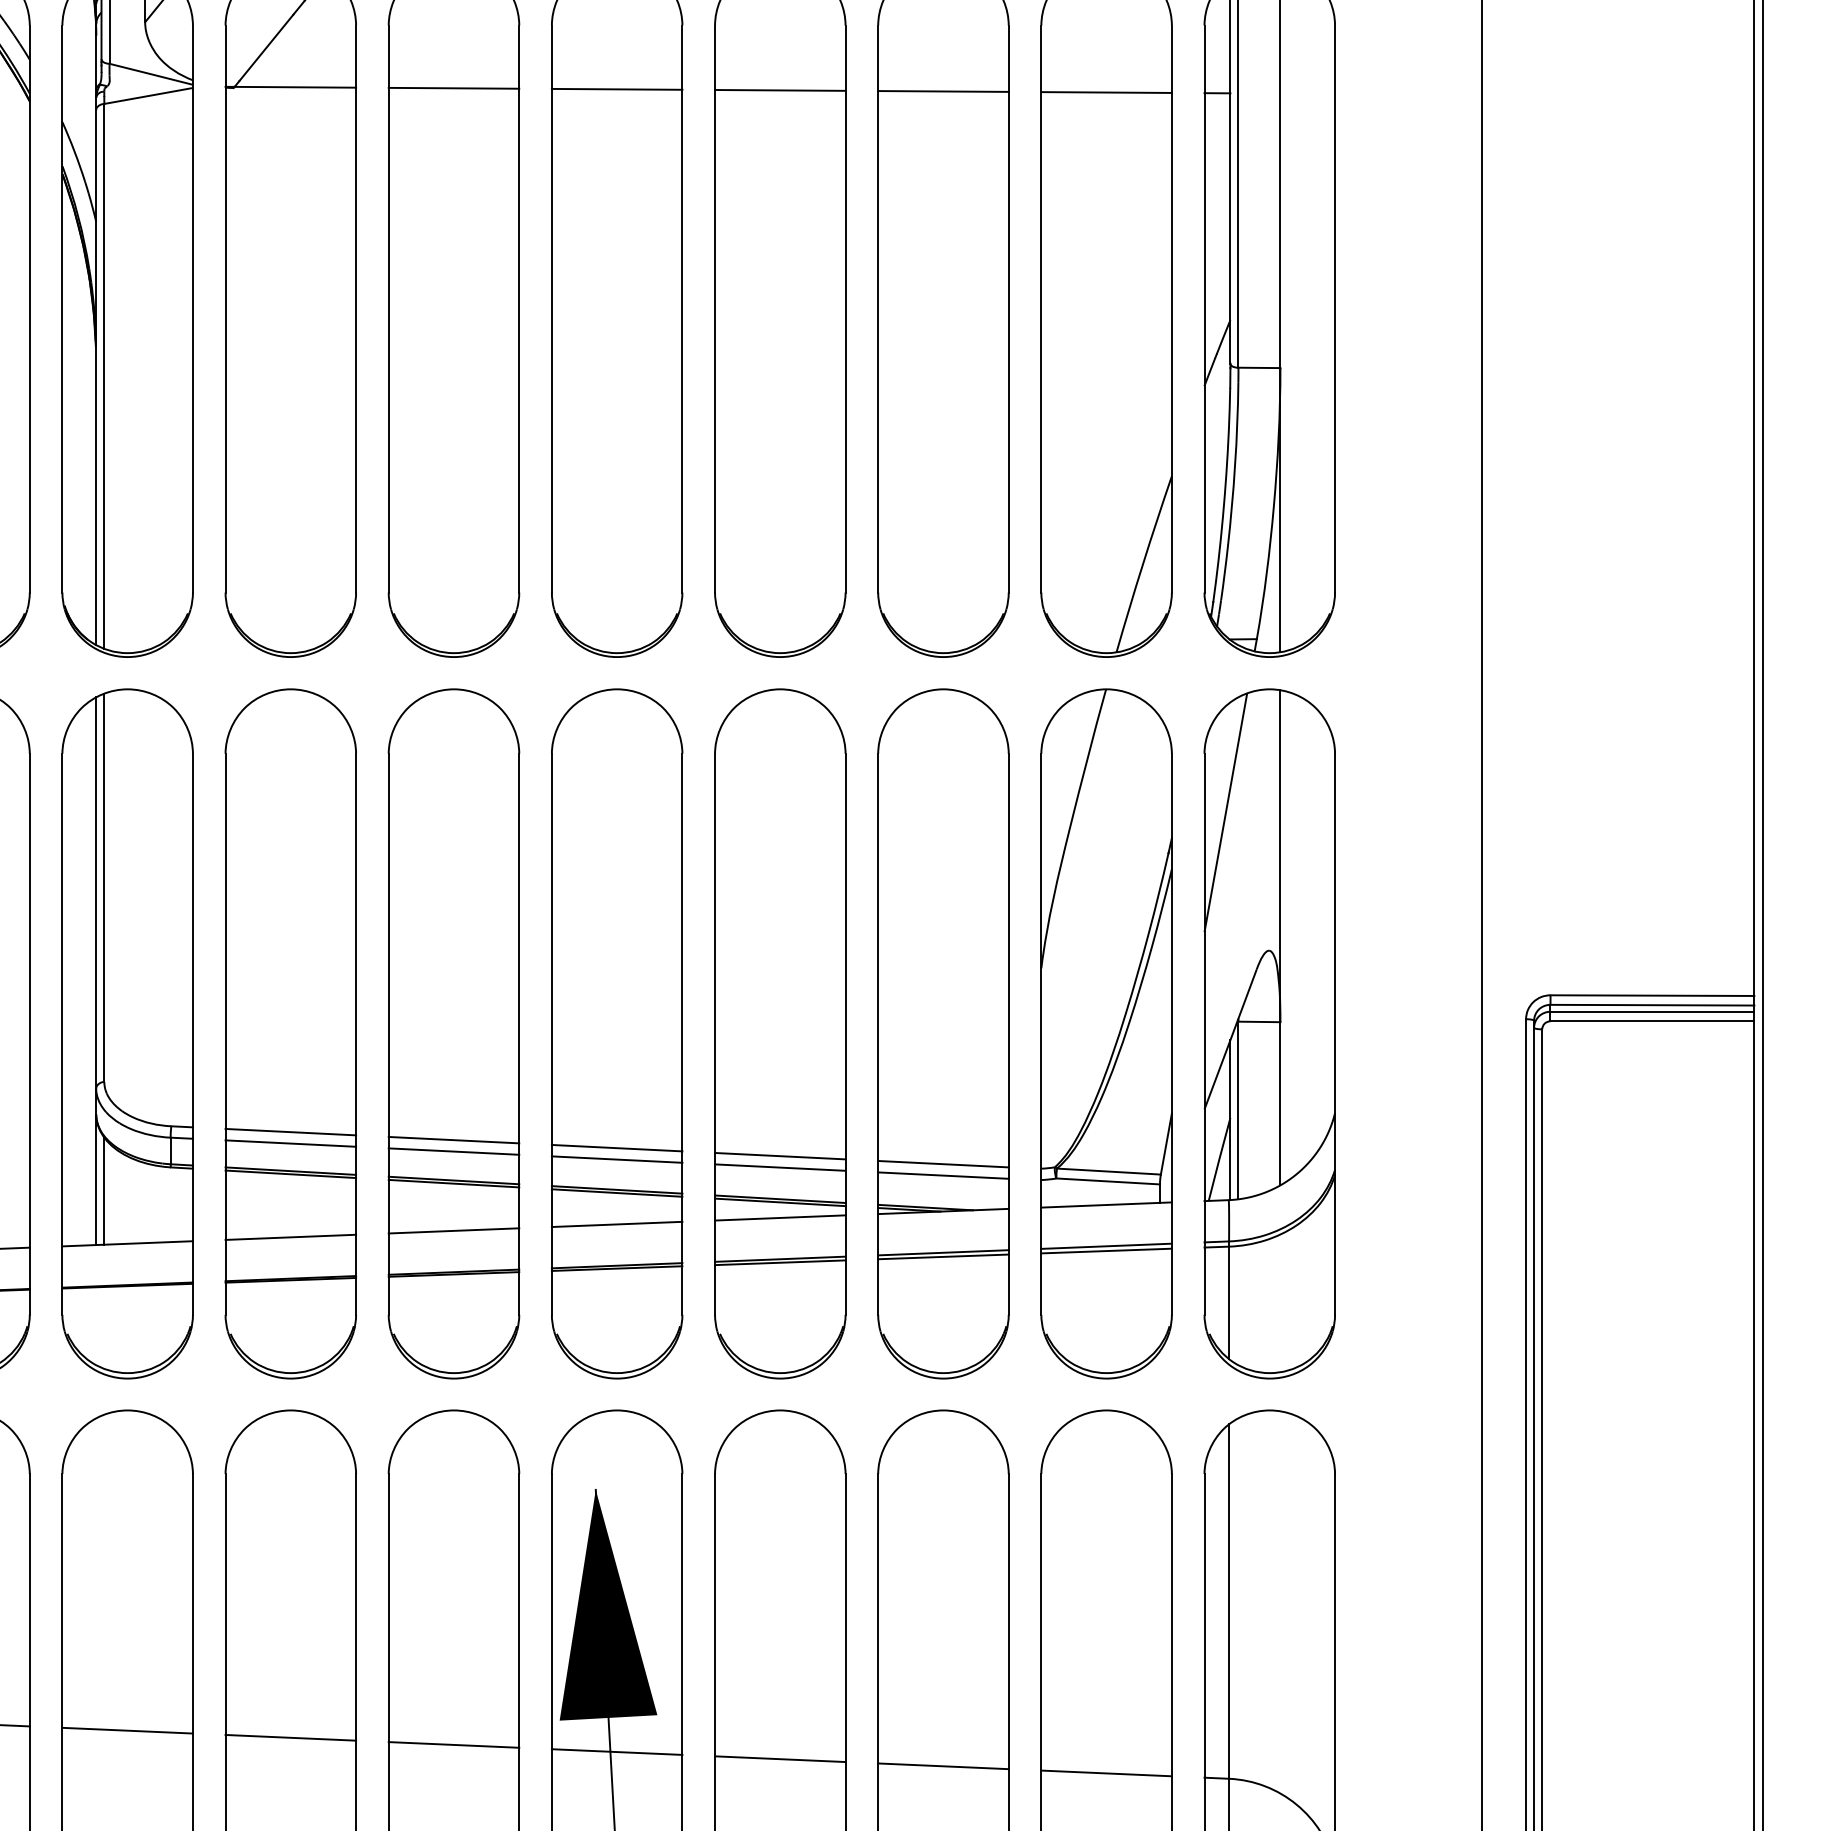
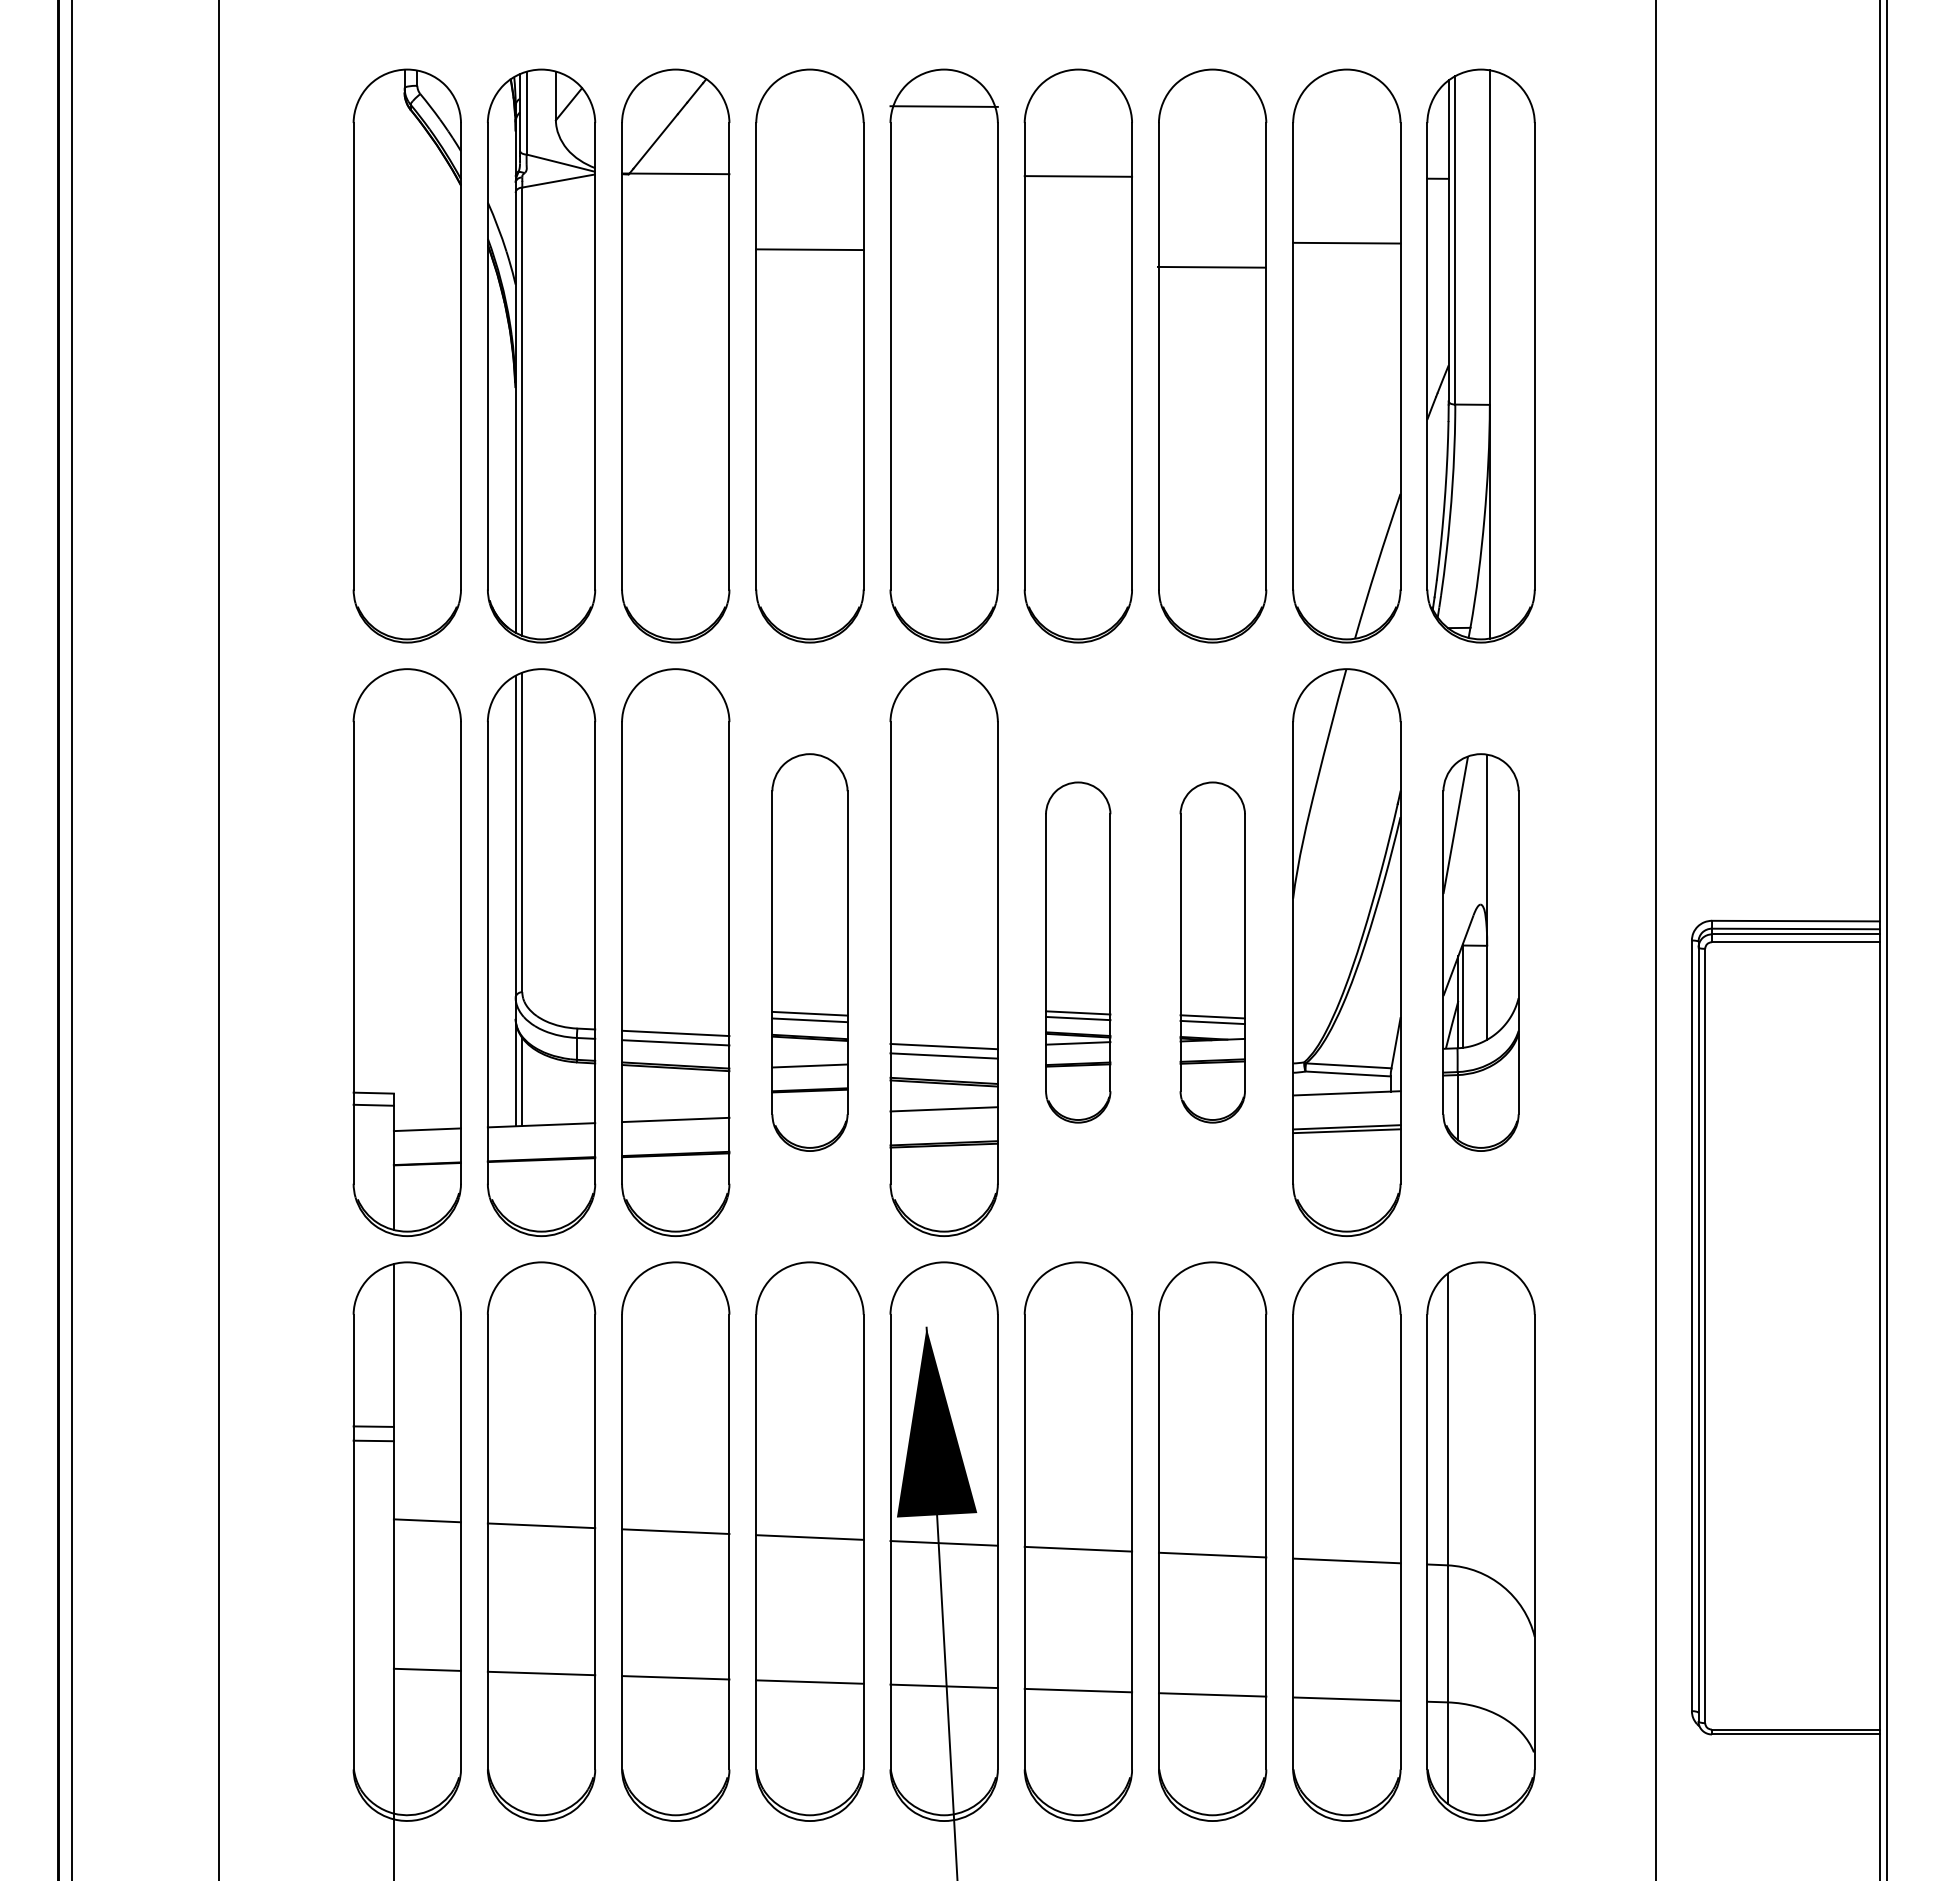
line: (453, 88) -> (809, 249), moved
line: (616, 89) -> (943, 106), moved
line: (943, 90) -> (1211, 266), moved
line: (1106, 91) -> (1346, 242), moved
part: (453, 1033) -> (809, 952), size x0.7
part: (779, 1033) -> (1077, 952), size x0.6
part: (943, 1033) -> (1212, 952), size x0.6
part: (1269, 1033) -> (1480, 952), size x0.7

